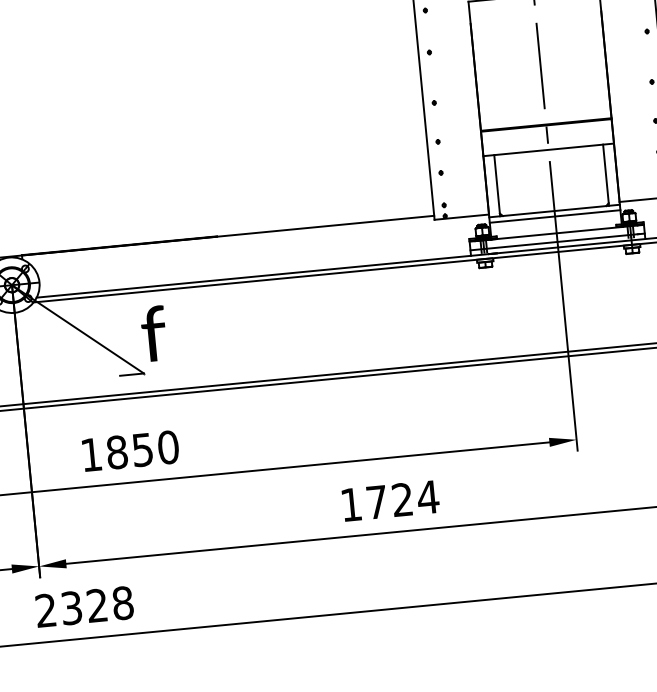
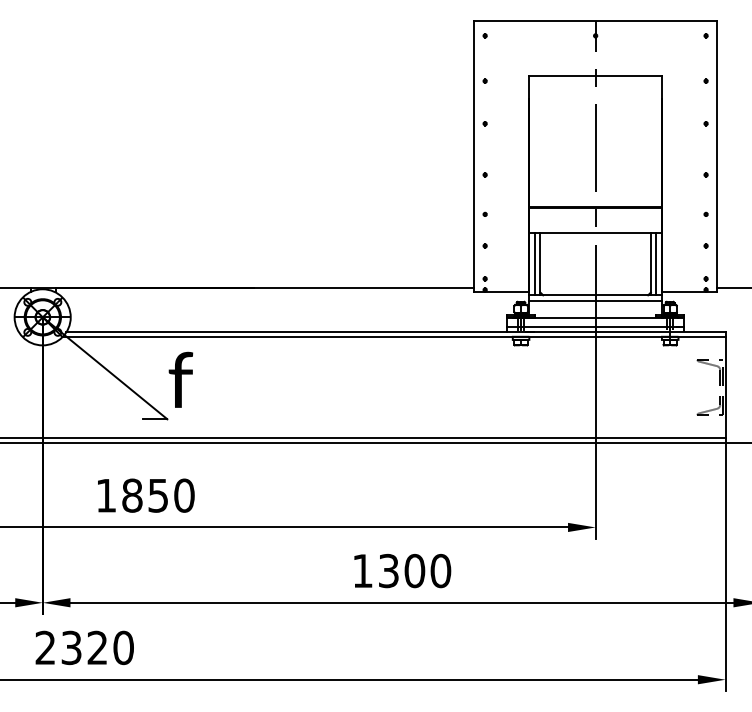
line: (611, 174) -> (656, 264), added
line: (491, 186) -> (534, 264), added
text: (403, 499) -> (415, 570), 1724 -> 1300
text: (122, 602) -> (123, 647), 2328 -> 2320

